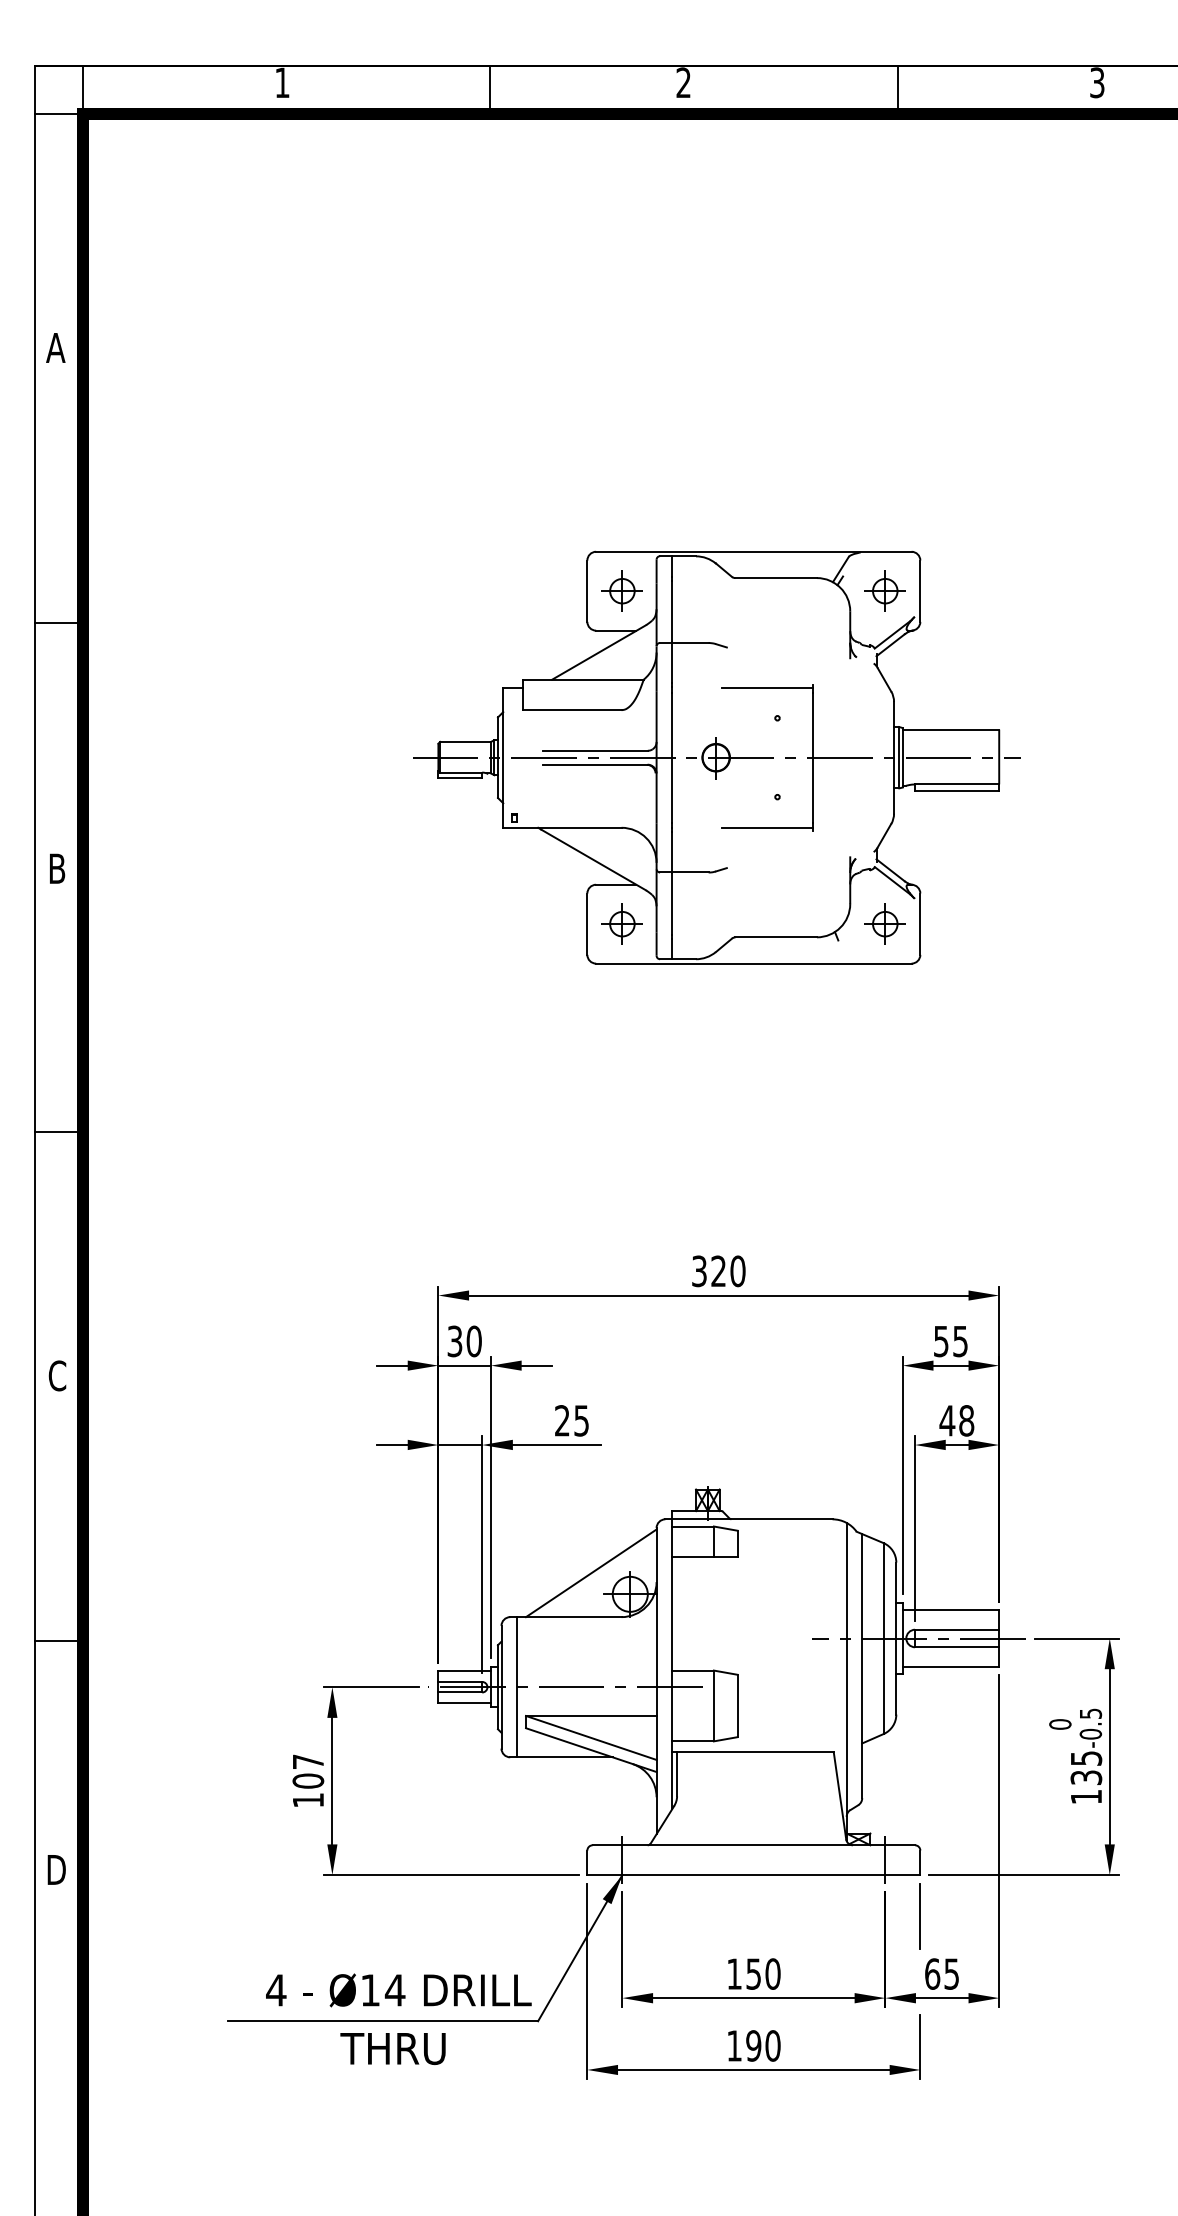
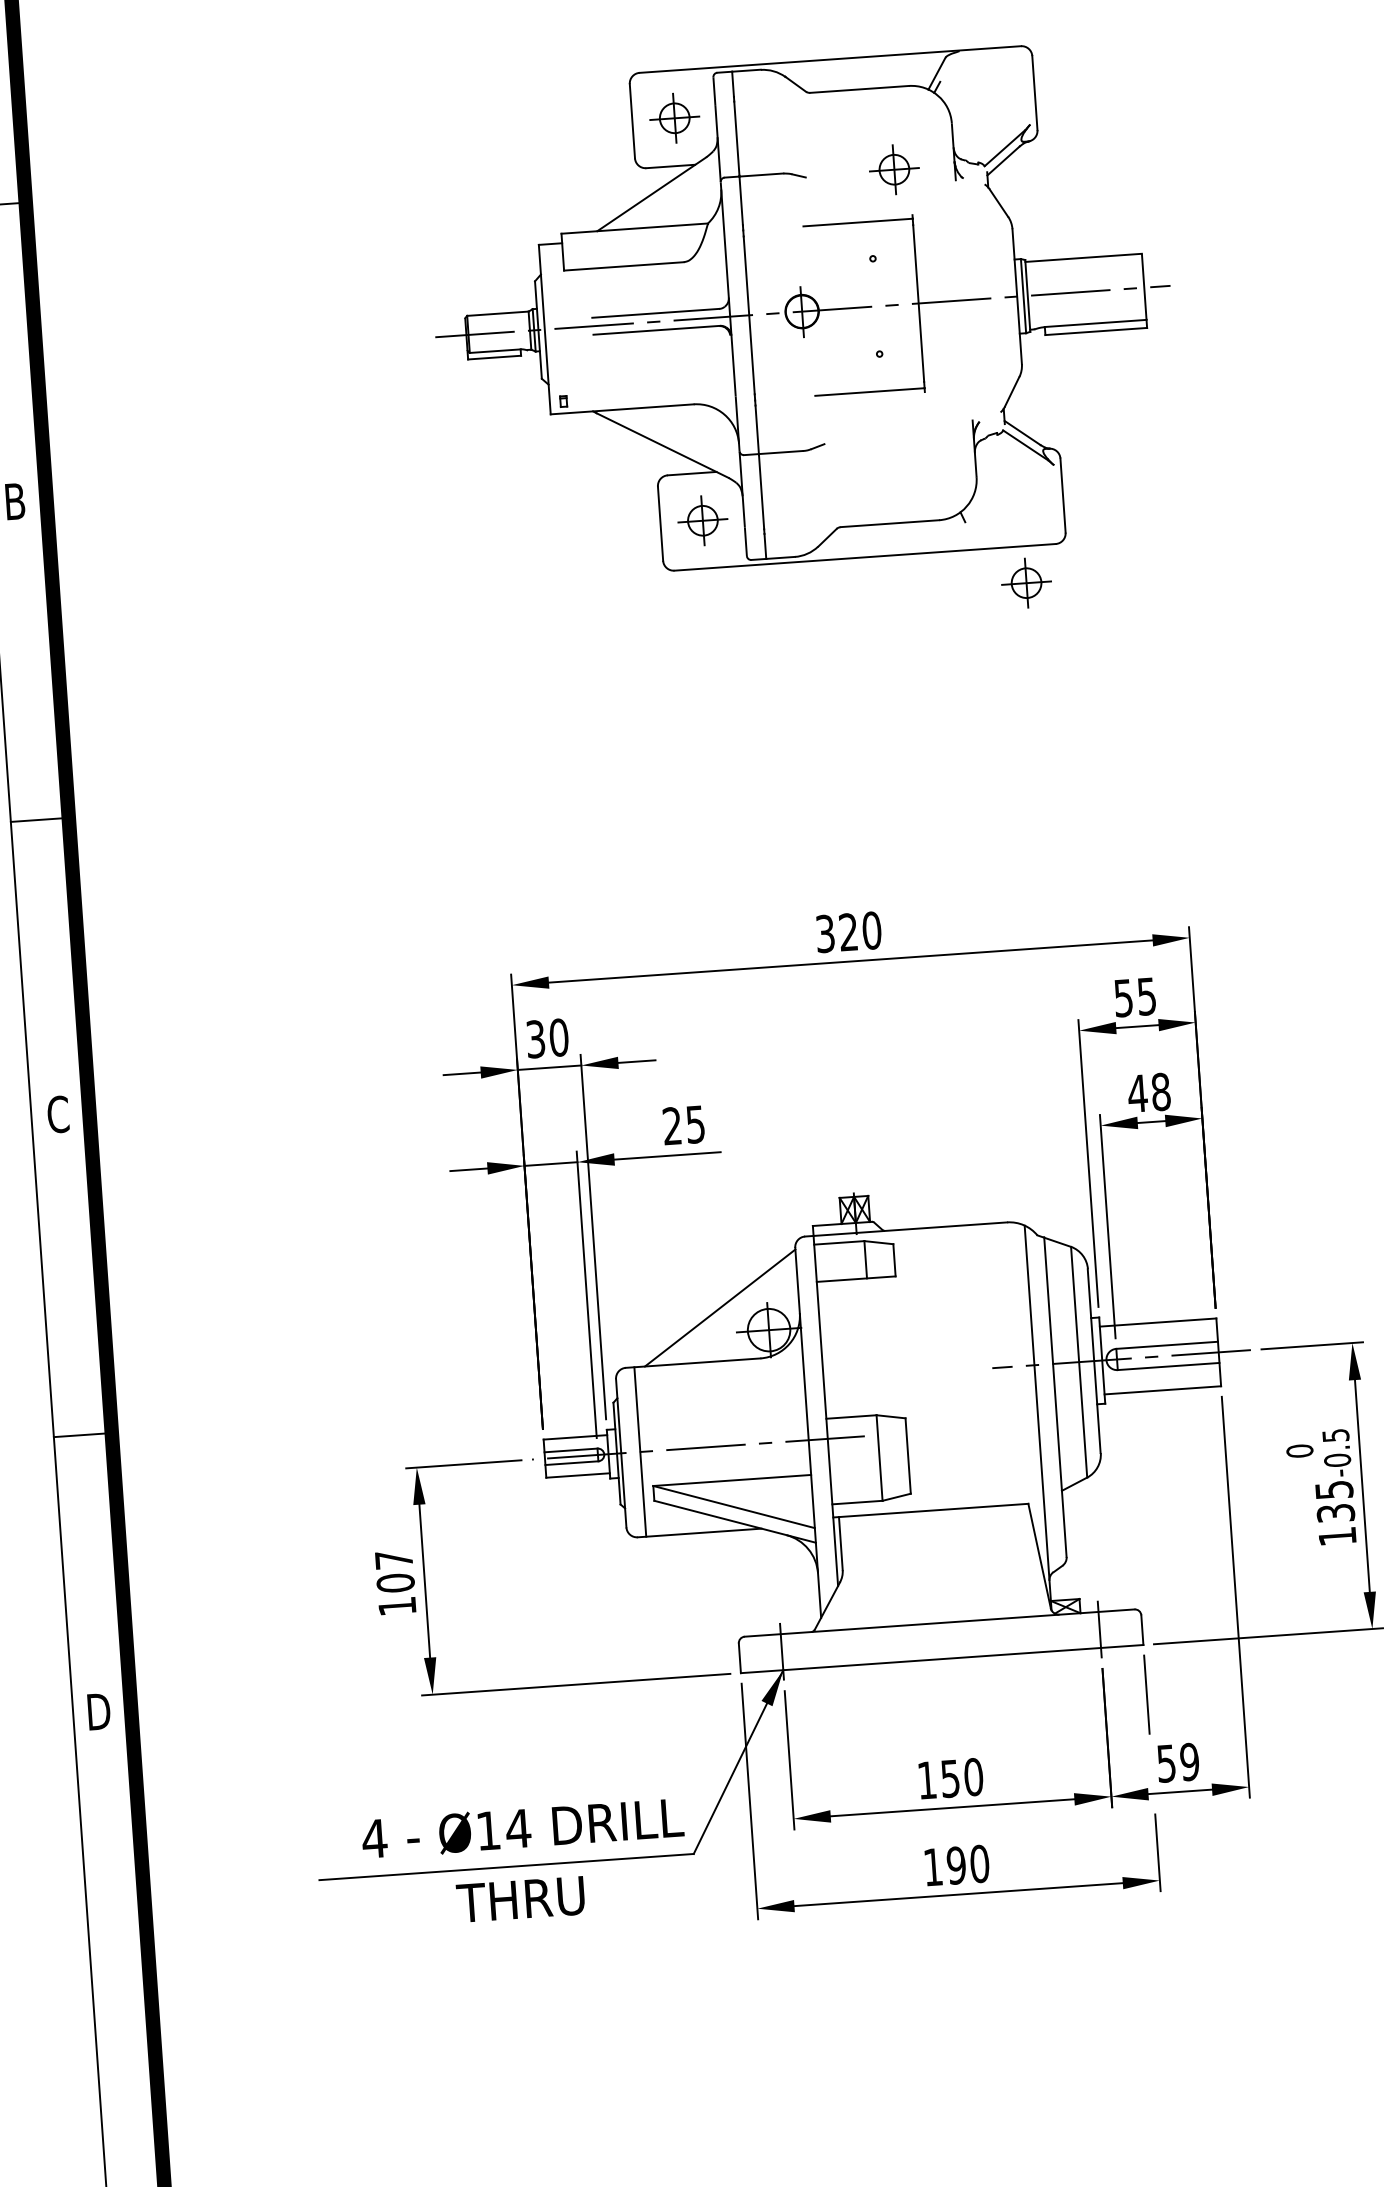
part: (884, 590) -> (893, 168), moved
part: (884, 923) -> (1025, 582), moved
text: (942, 1973) -> (1178, 1762), 65 -> 59

